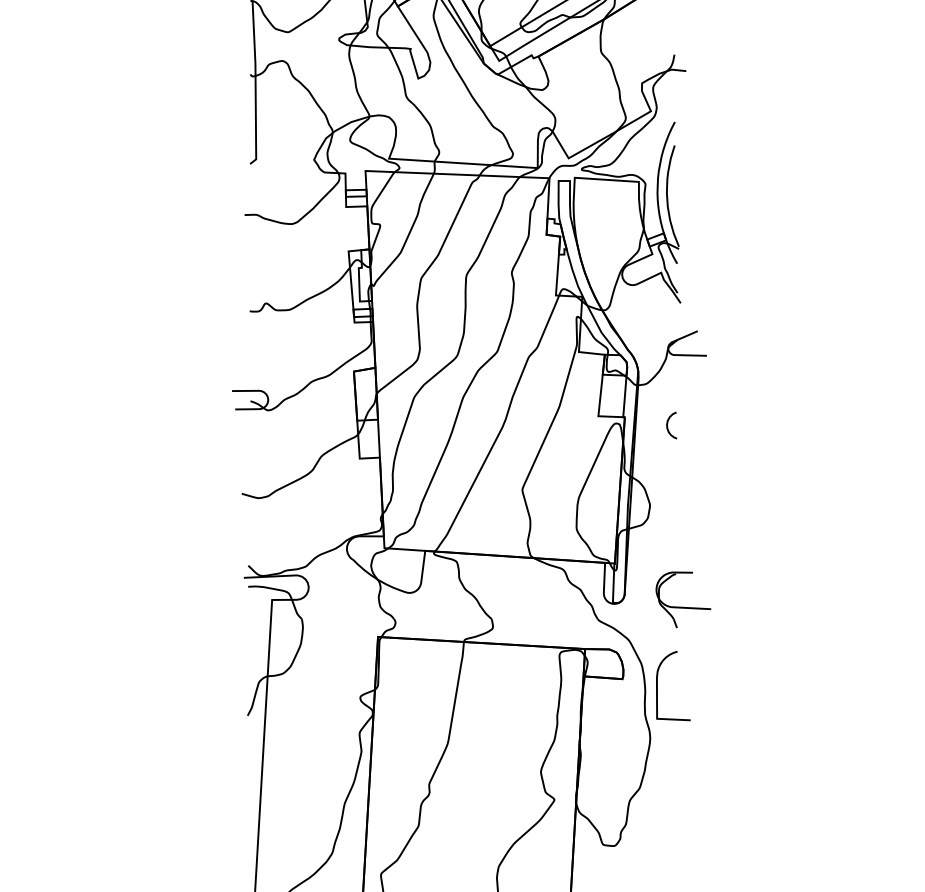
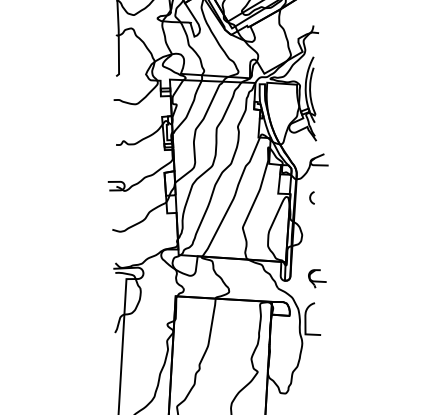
part: (682, 598) -> (317, 278), size x0.7

